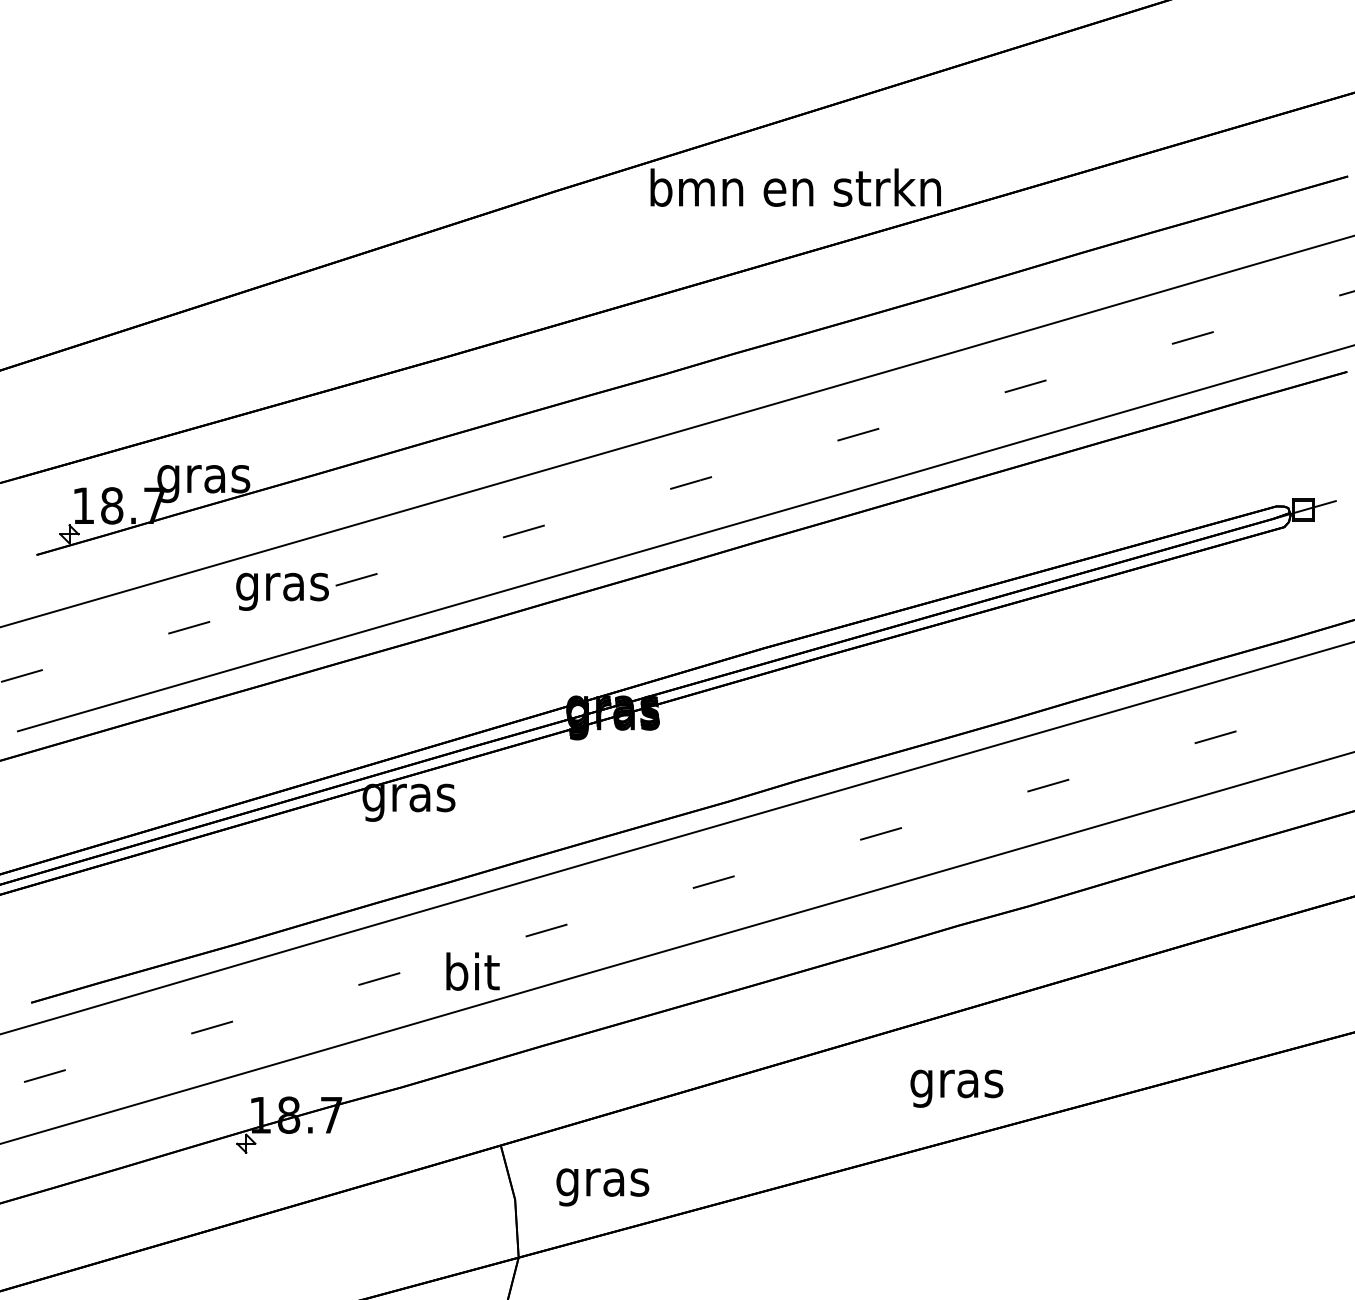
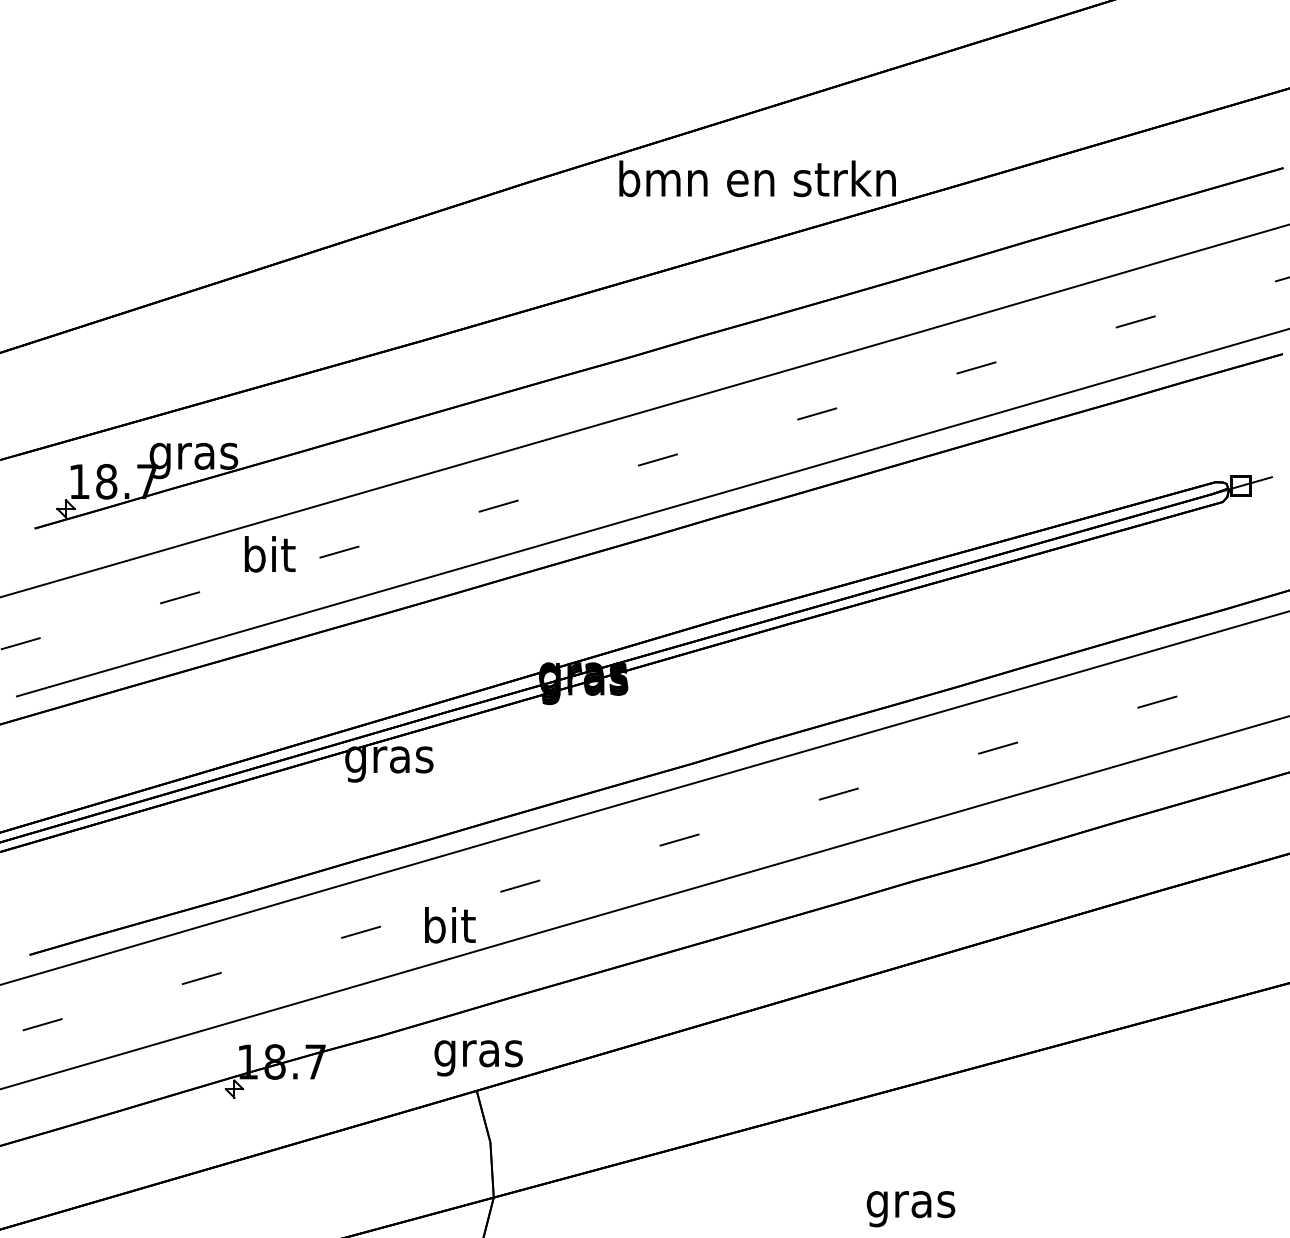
text: (282, 586) -> (268, 558), gras -> bit
text: (956, 1088) -> (910, 1208), moved
text: (602, 1187) -> (478, 1058), moved

